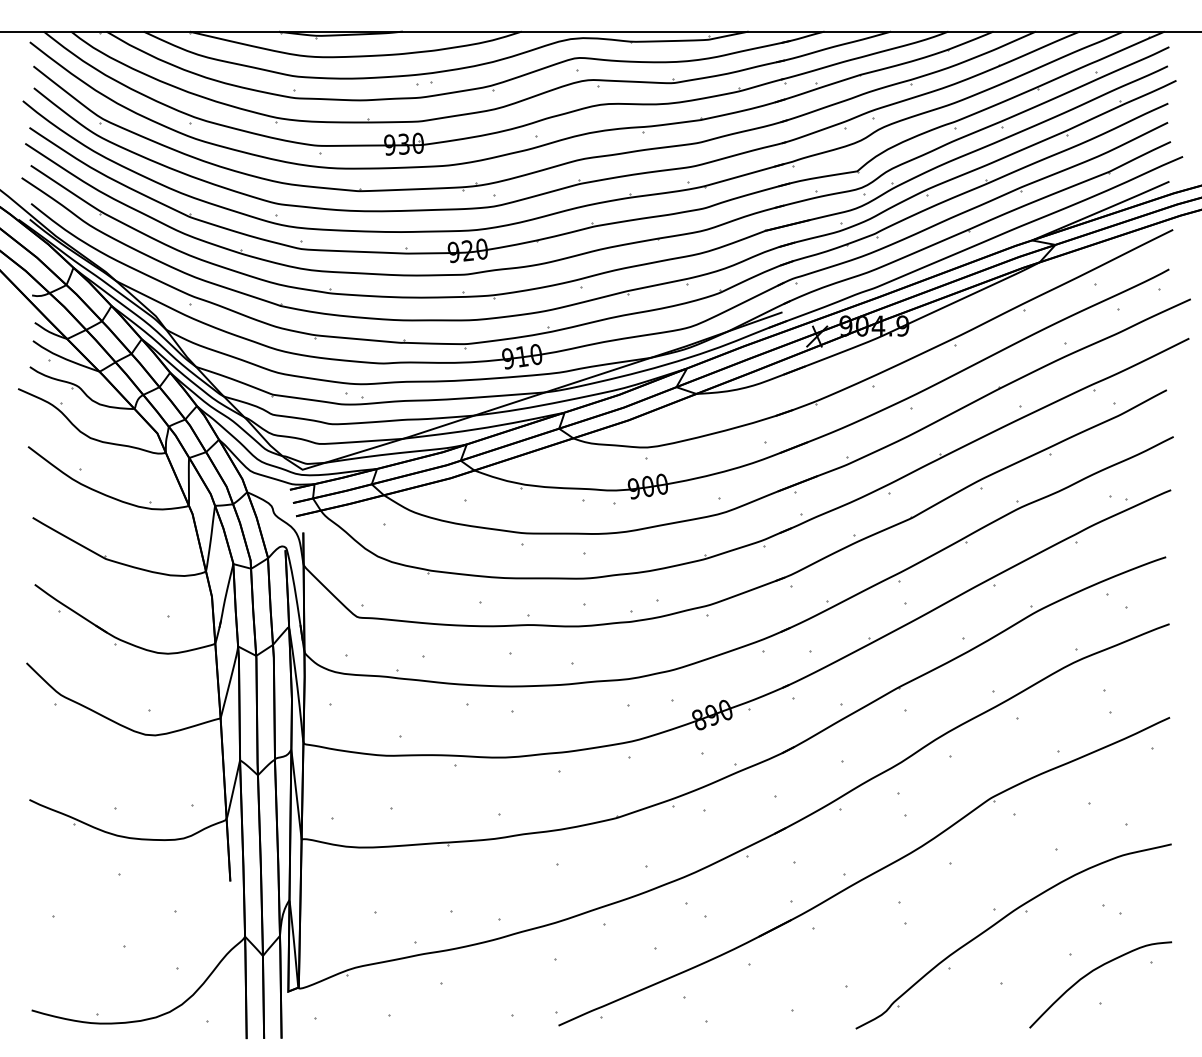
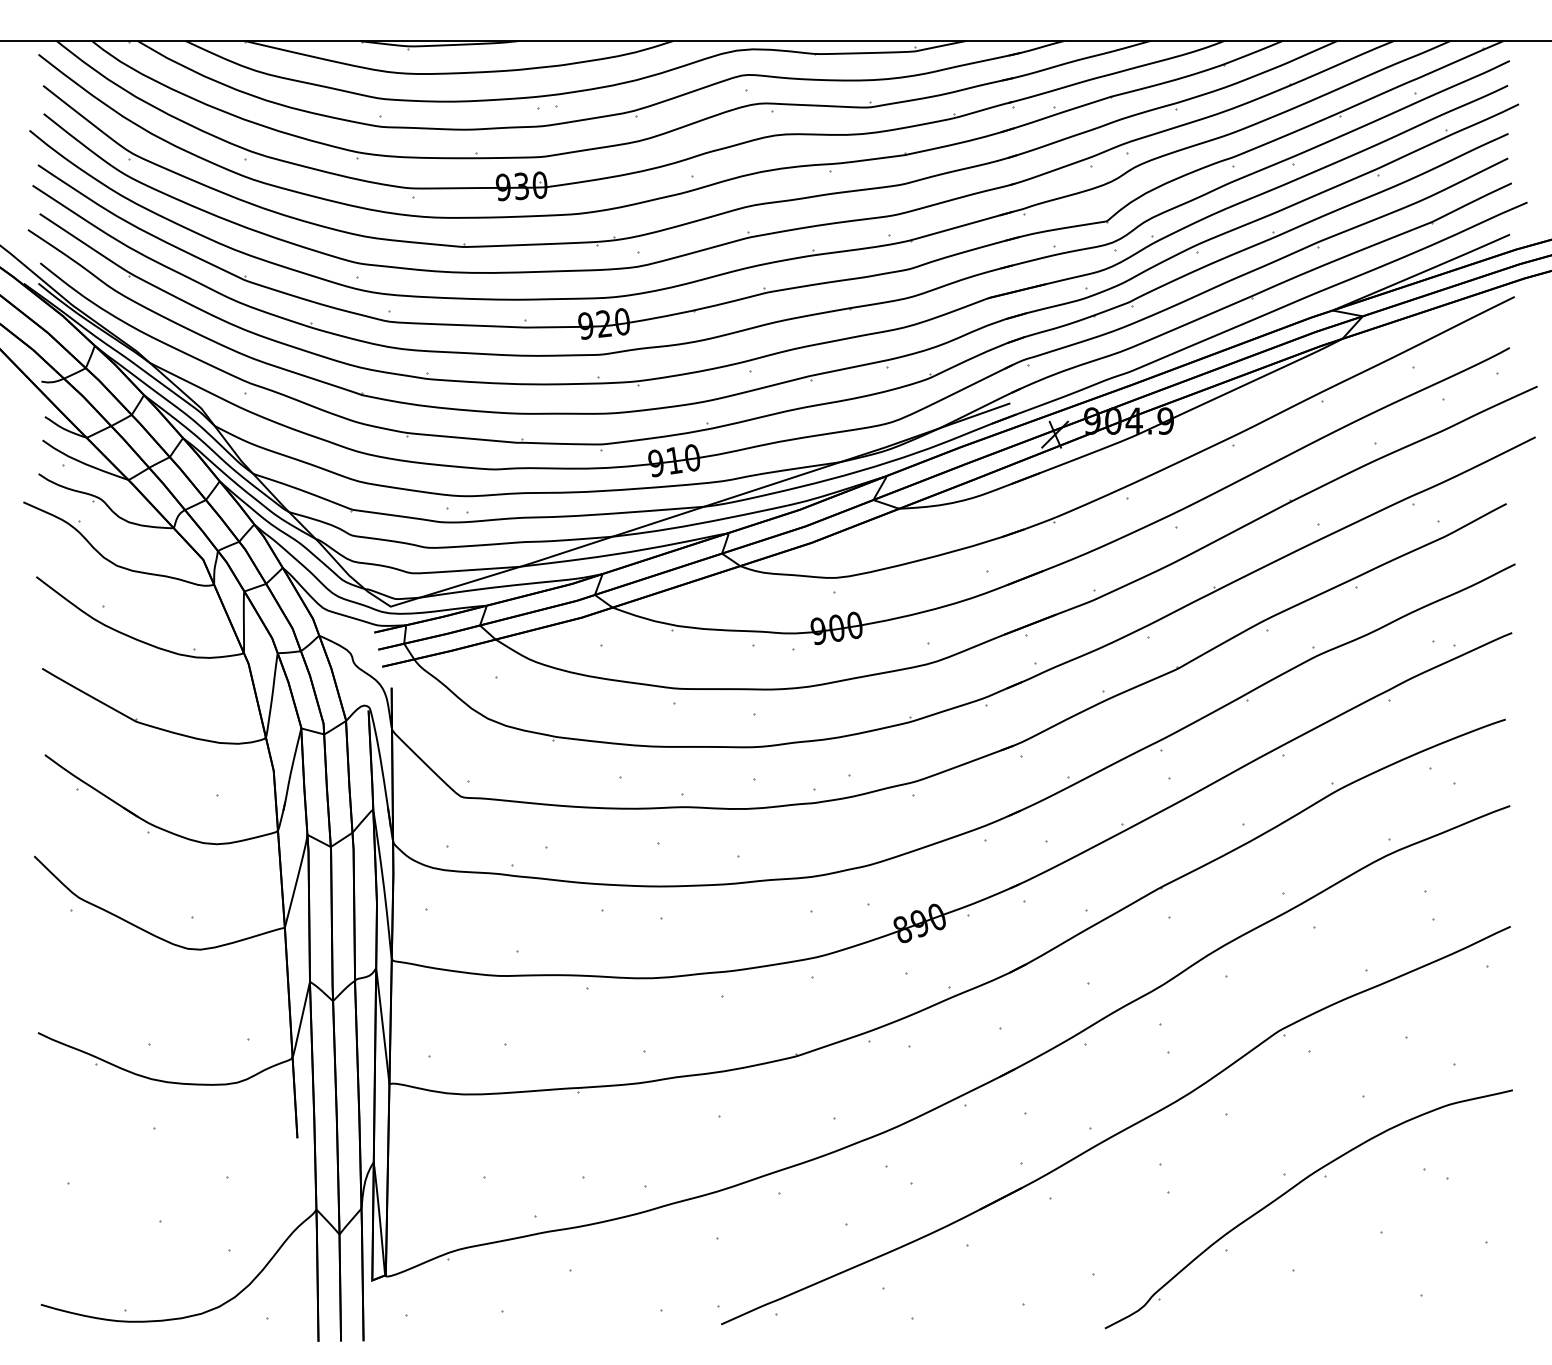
curve: (1092, 972) -> (1410, 1255), removed

